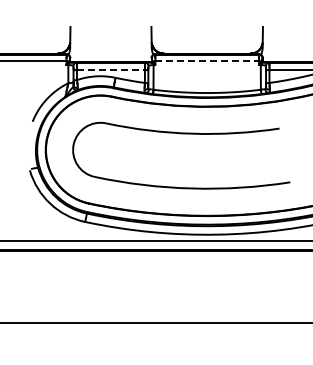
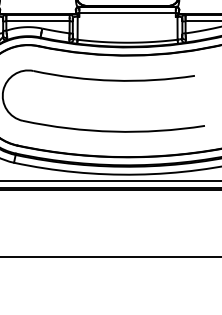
line: (207, 61) -> (127, 13), dashed -> solid
line: (110, 70) -> (37, 21), dashed -> solid

